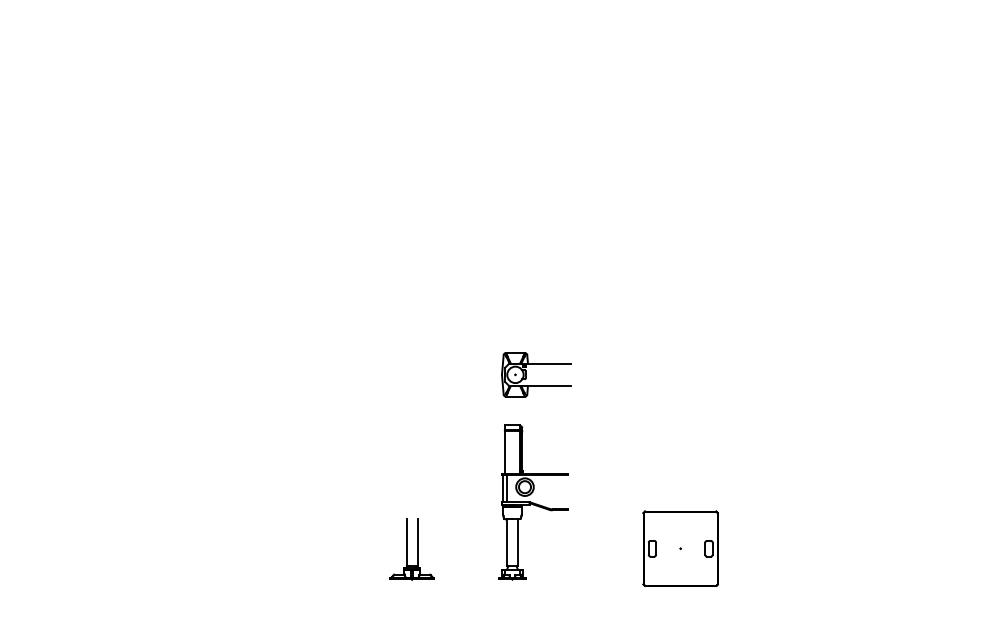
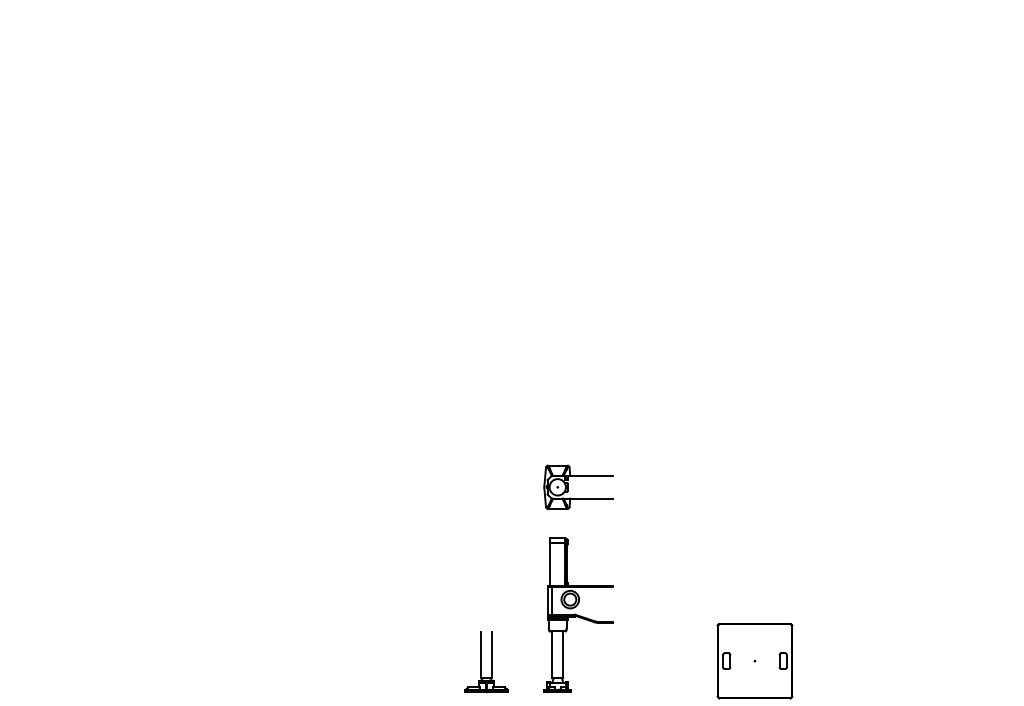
part: (536, 364) -> (578, 476), moved
part: (533, 503) -> (578, 615), moved

